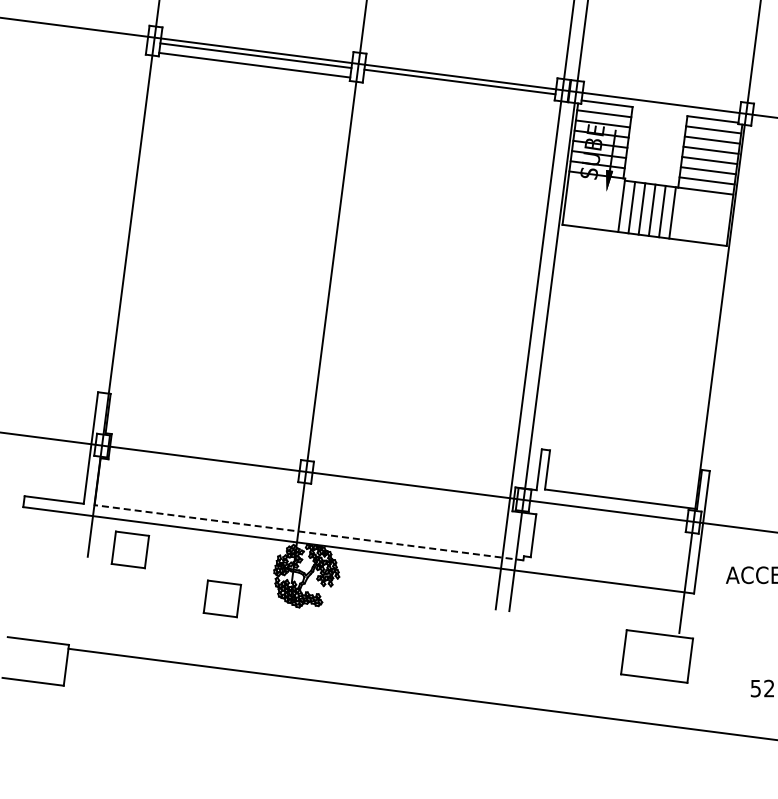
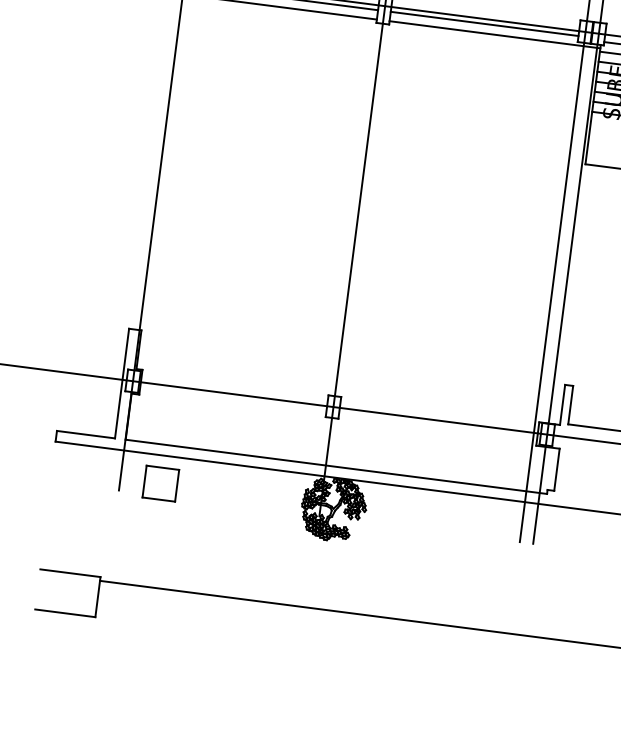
line: (470, 92) -> (495, 34), added
line: (308, 532) -> (335, 466), dashed -> solid
part: (222, 598) -> (251, 531), removed

